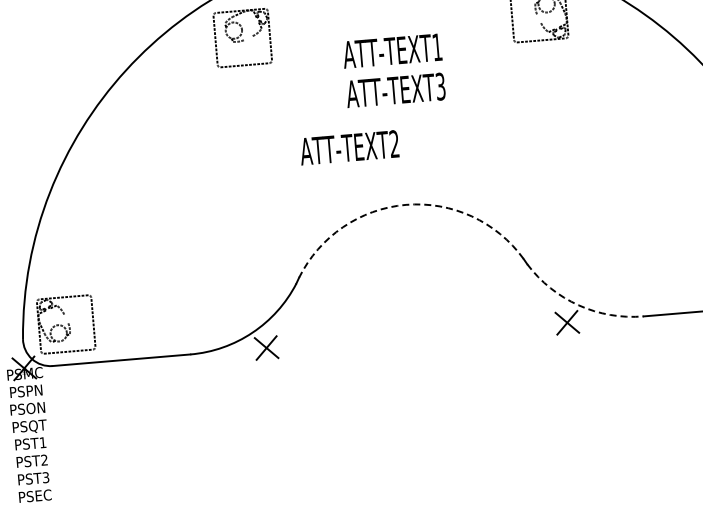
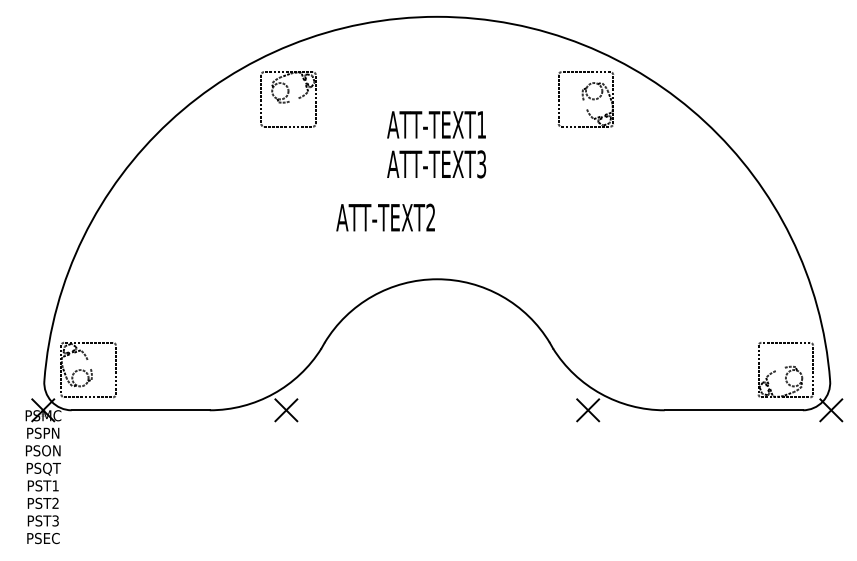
arc: (406, 205) -> (437, 279), dashed -> solid
arc: (578, 305) -> (600, 393), dashed -> solid

